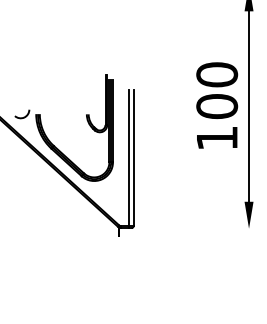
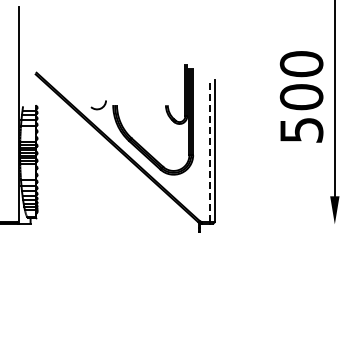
text: (217, 138) -> (301, 130), 100 -> 500
line: (128, 157) -> (209, 150), solid -> dashed

